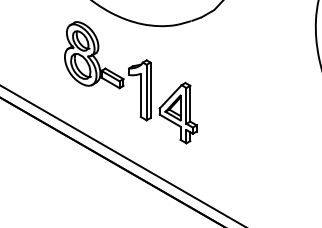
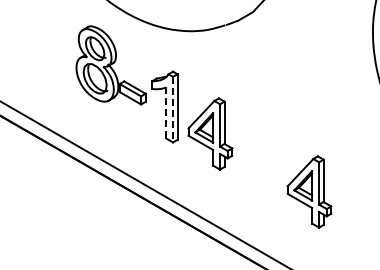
line: (147, 92) -> (173, 109), solid -> dashed
line: (141, 94) -> (166, 112), solid -> dashed
part: (262, 161) -> (309, 191), added

